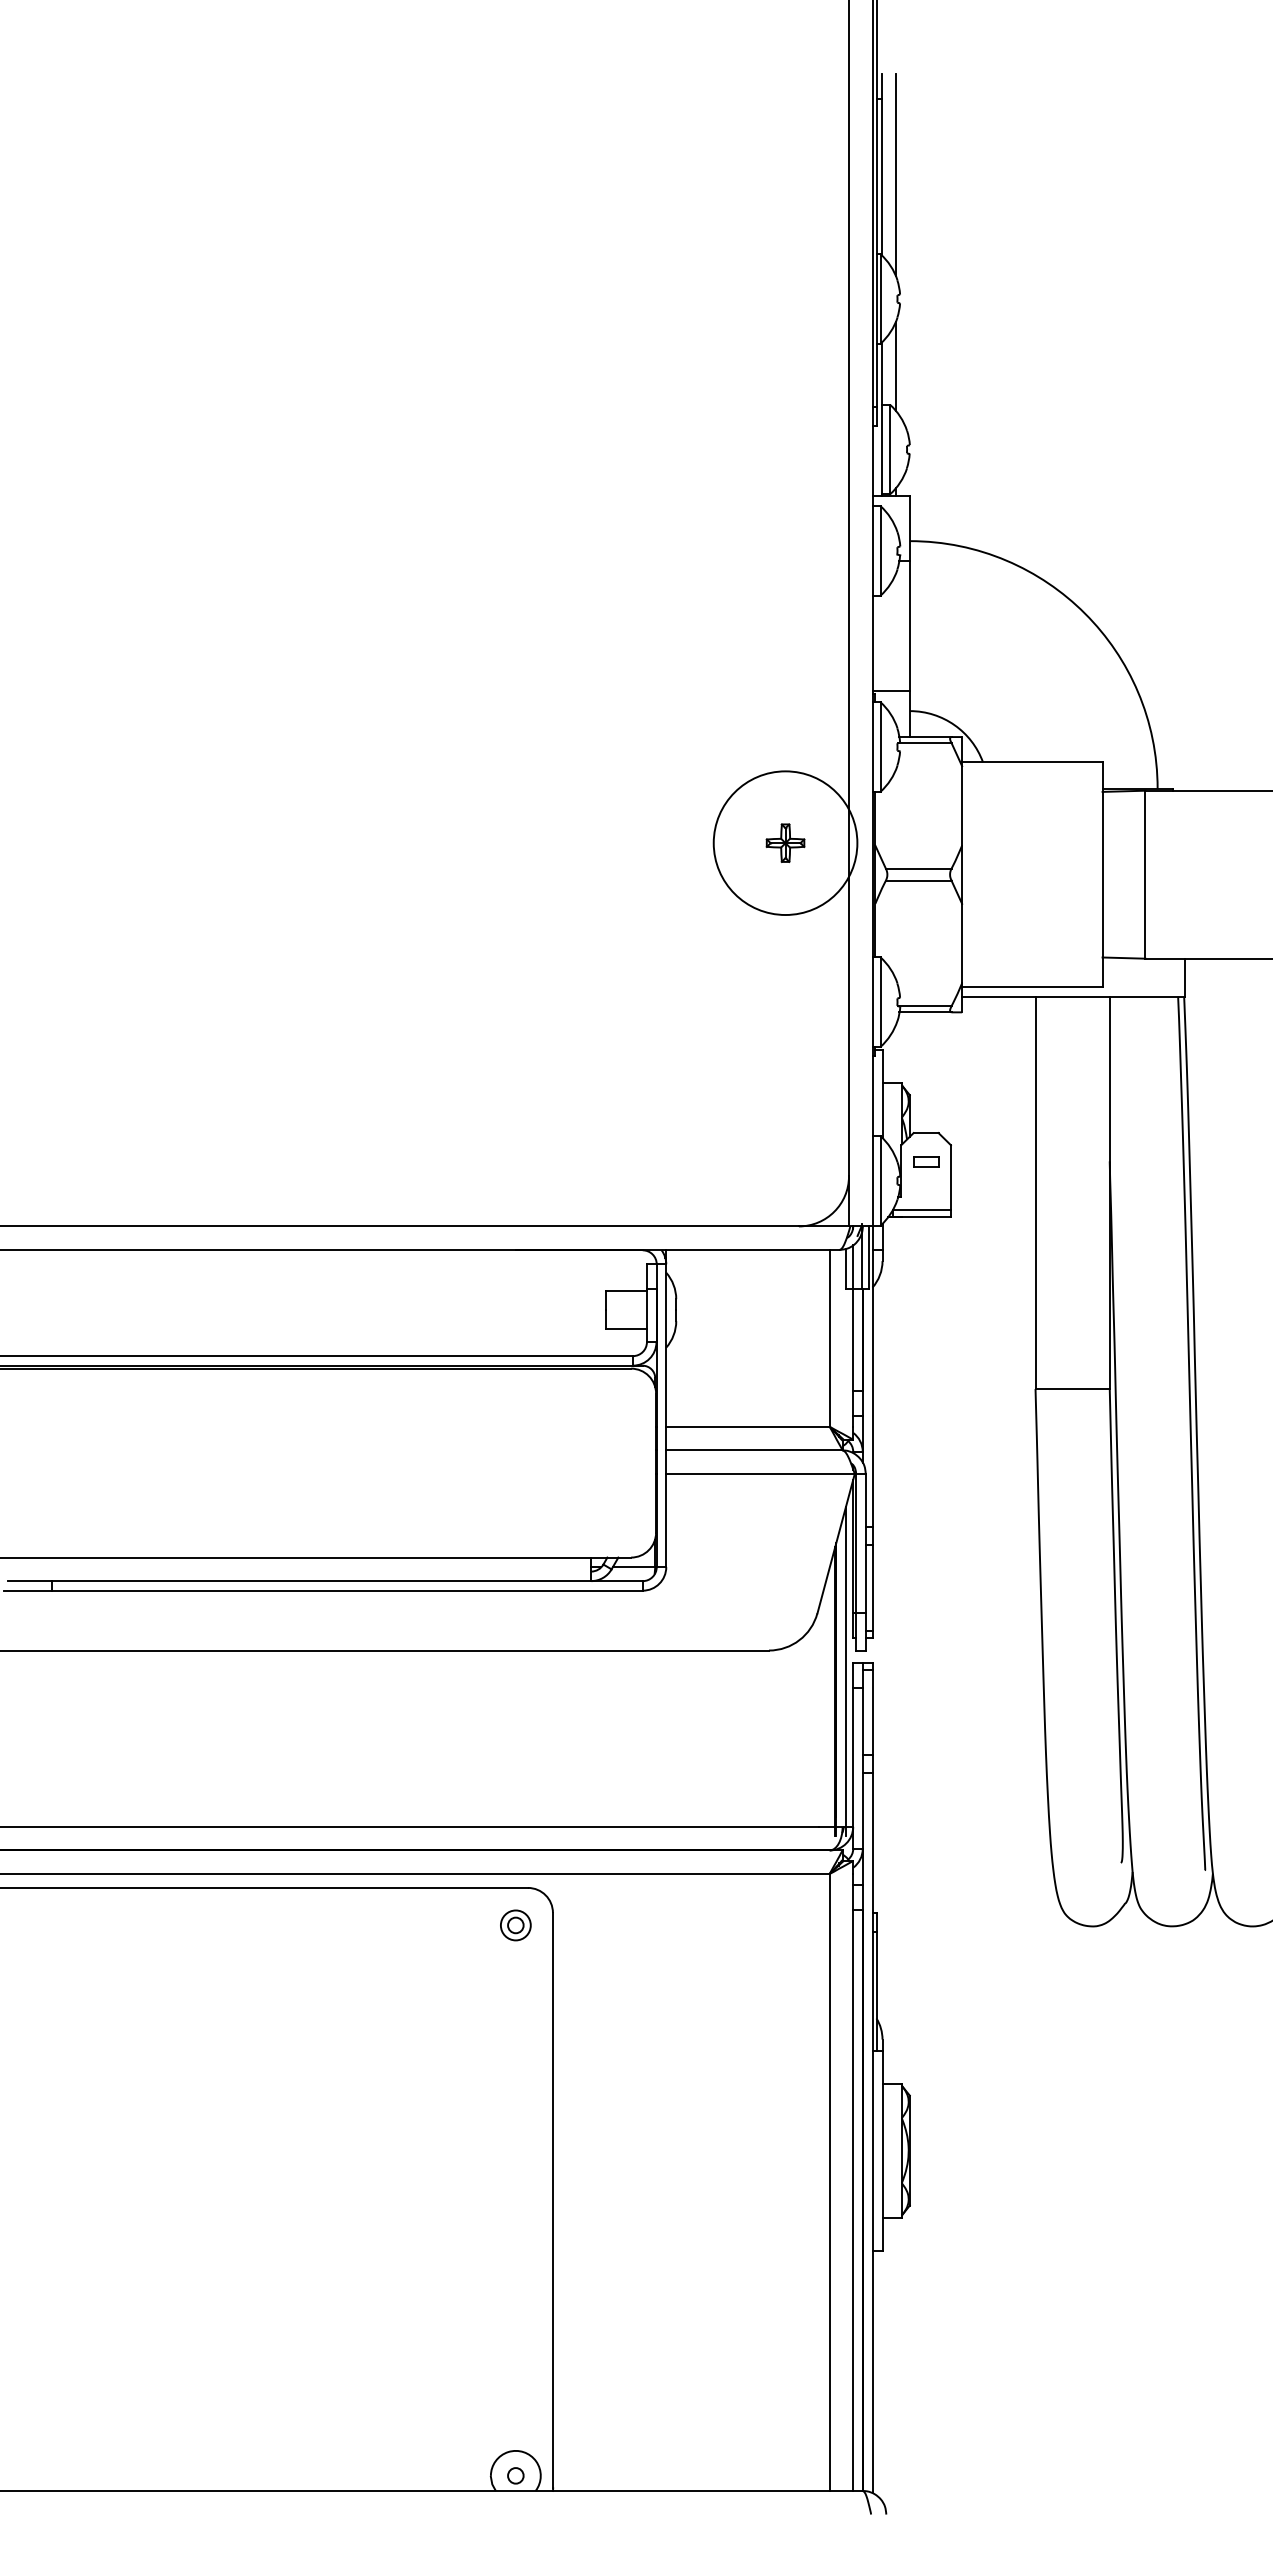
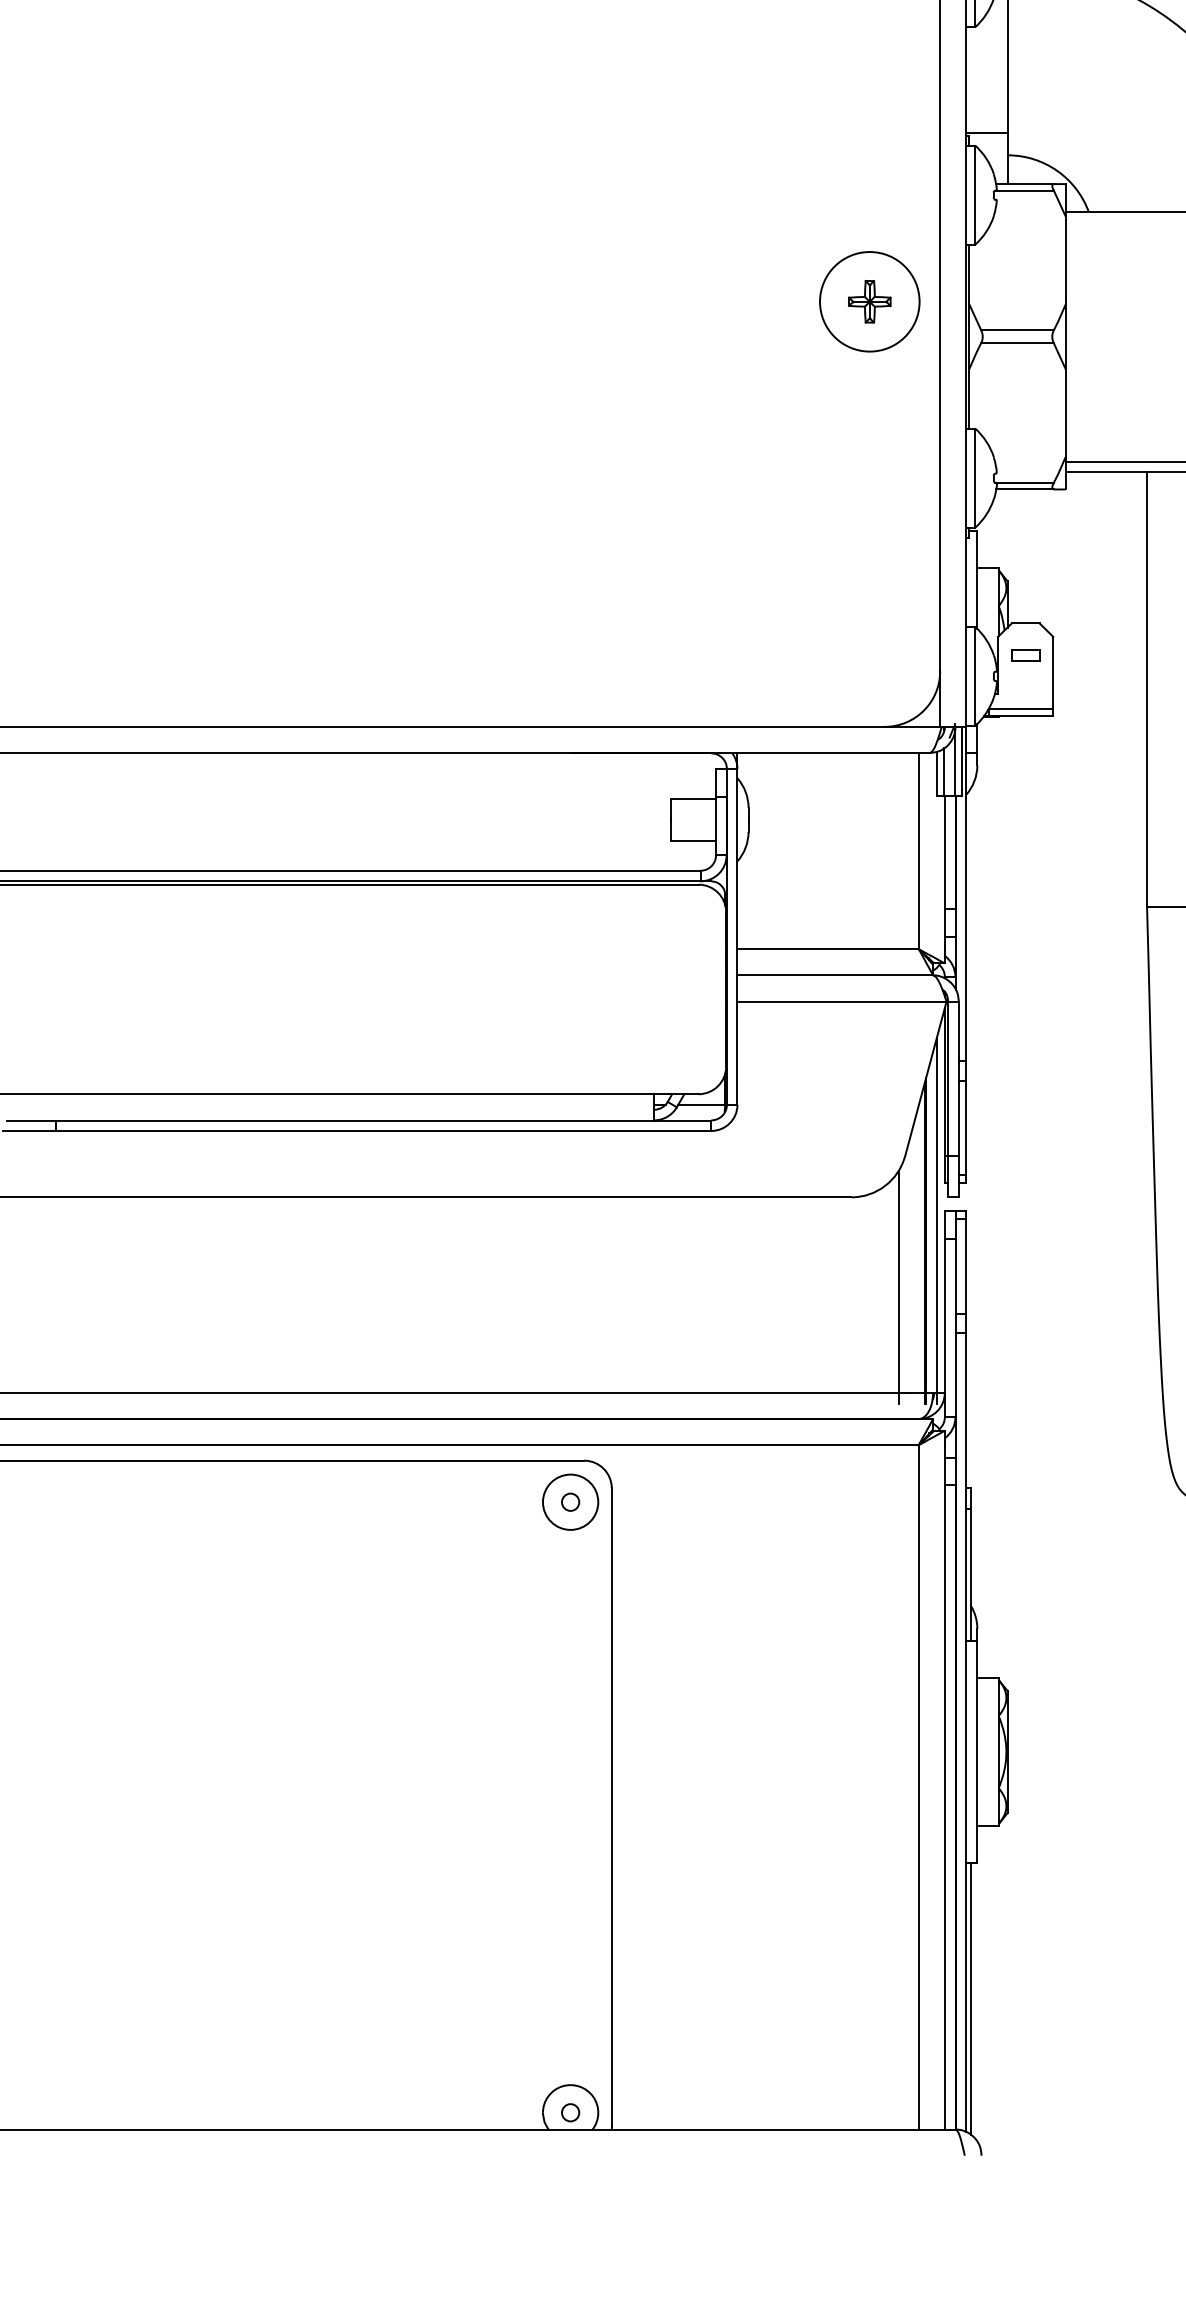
circle: (785, 843) -> (869, 302), size x0.62
line: (811, 1731) -> (898, 1287), added
circle: (515, 1925) -> (570, 1502), size x1.67
line: (876, 2372) -> (970, 1998), added

